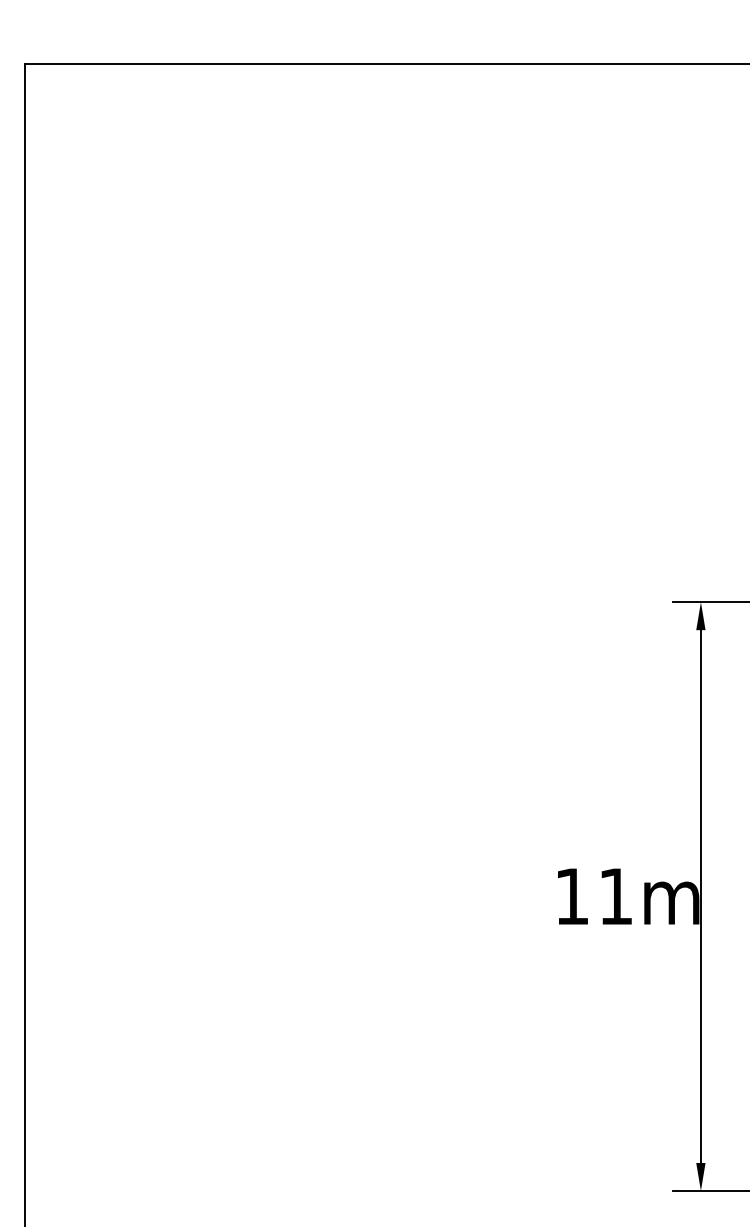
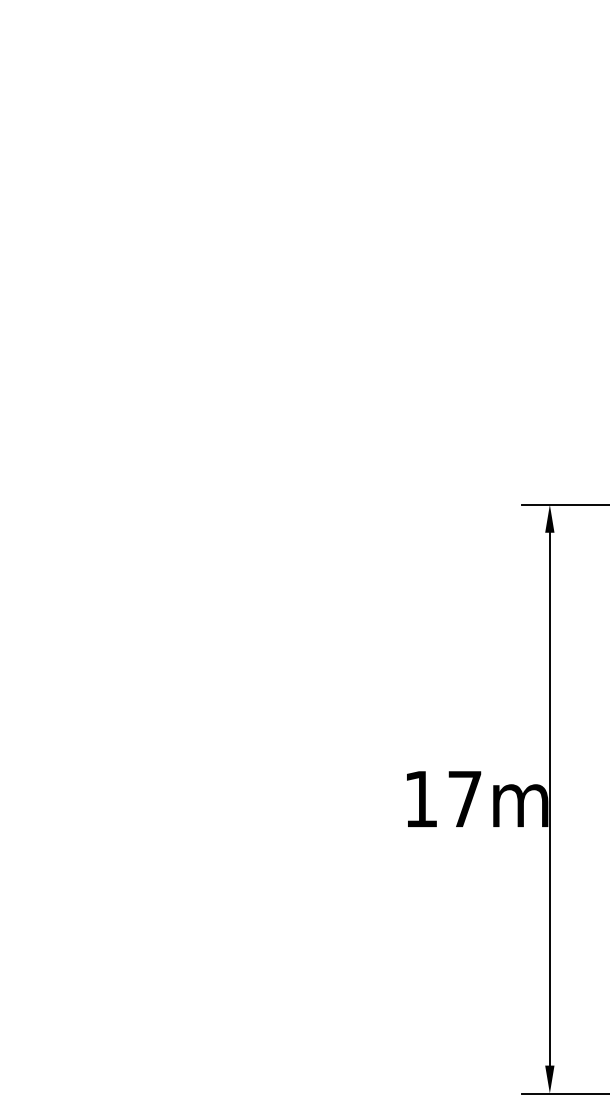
text: (616, 896) -> (465, 799), 11m -> 17m

